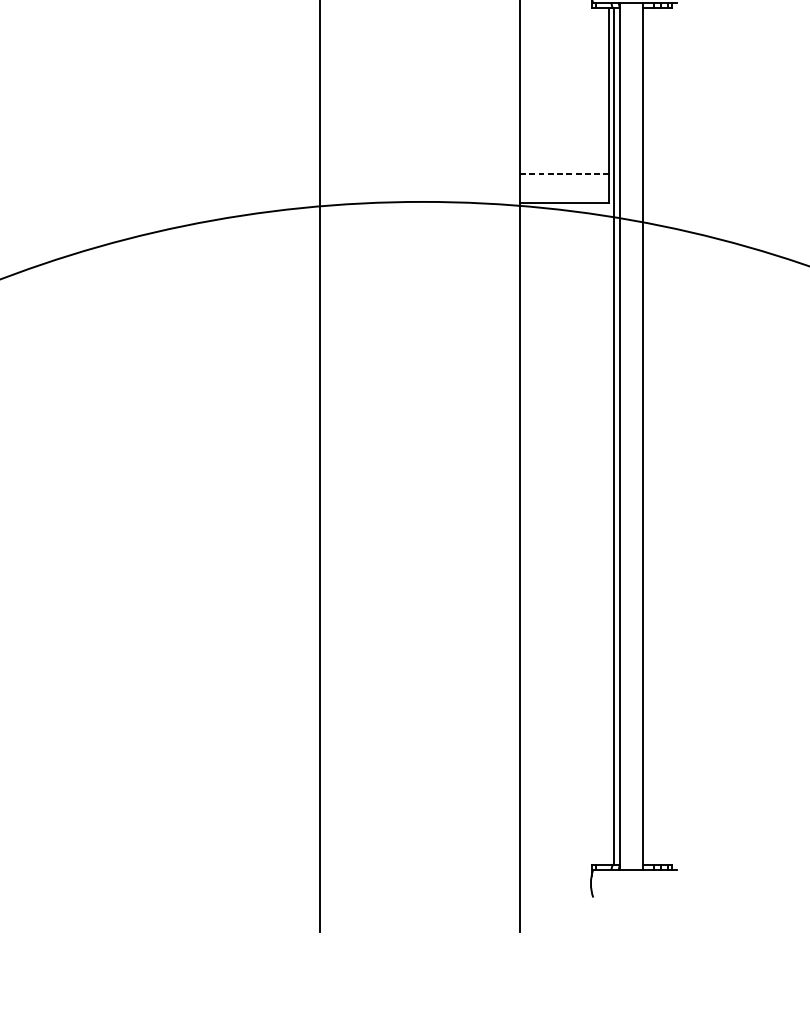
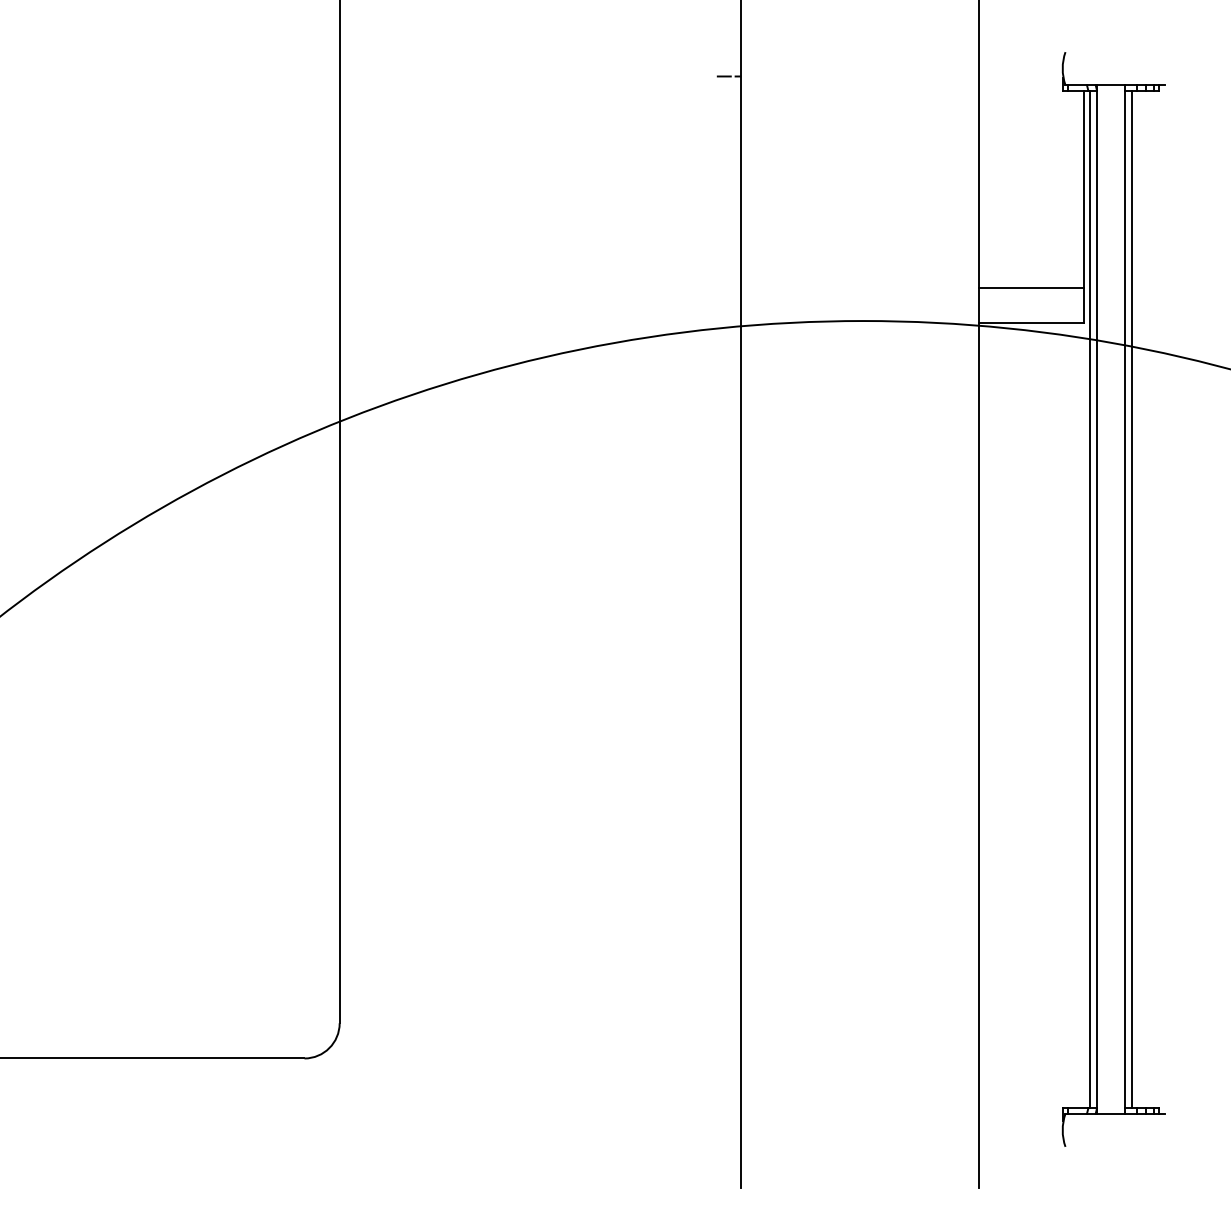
line: (564, 173) -> (1031, 287), dashed -> solid
line: (649, 436) -> (1132, 599), added

